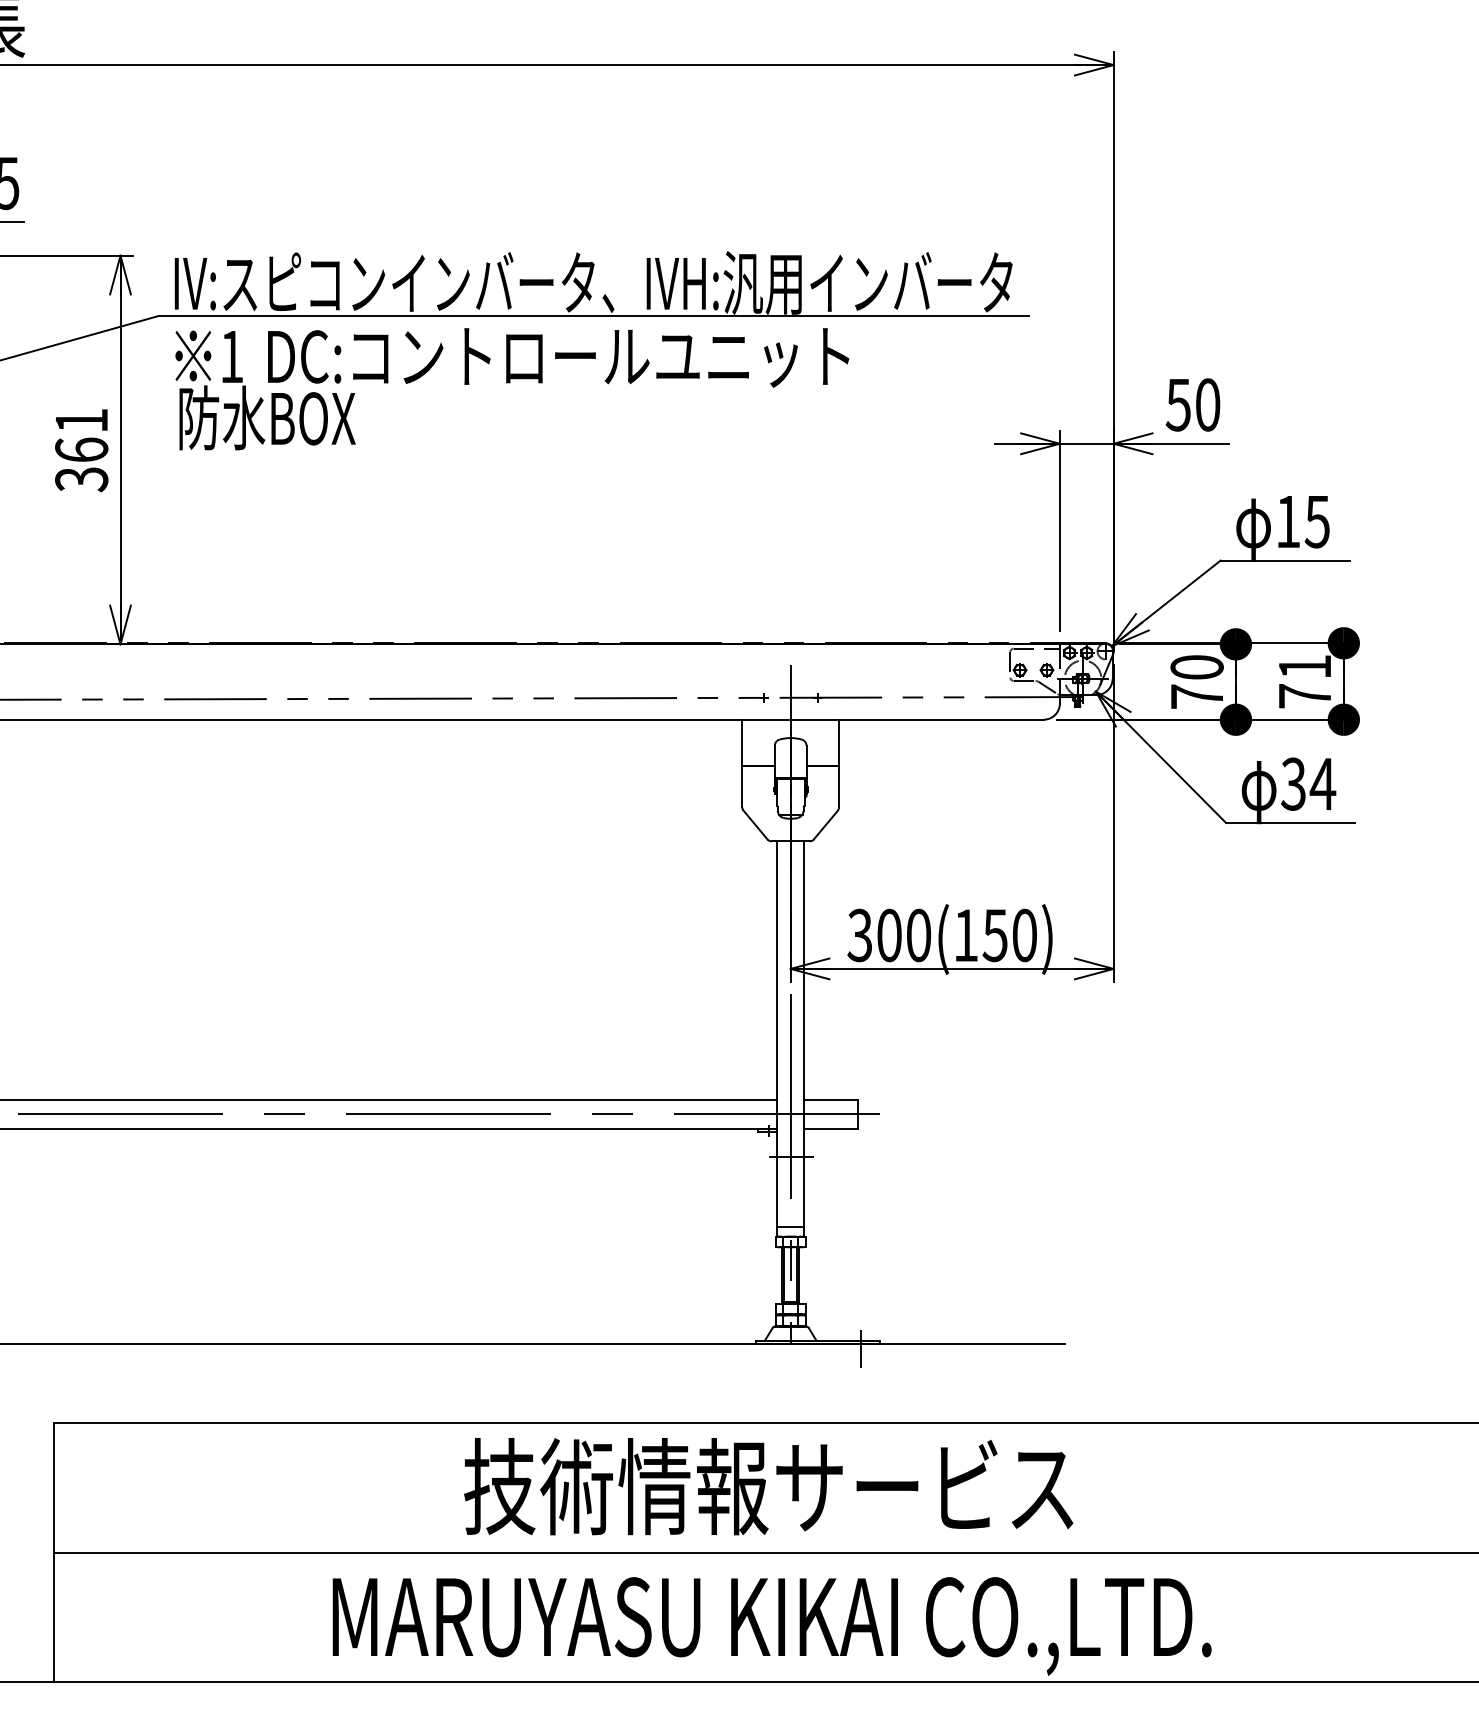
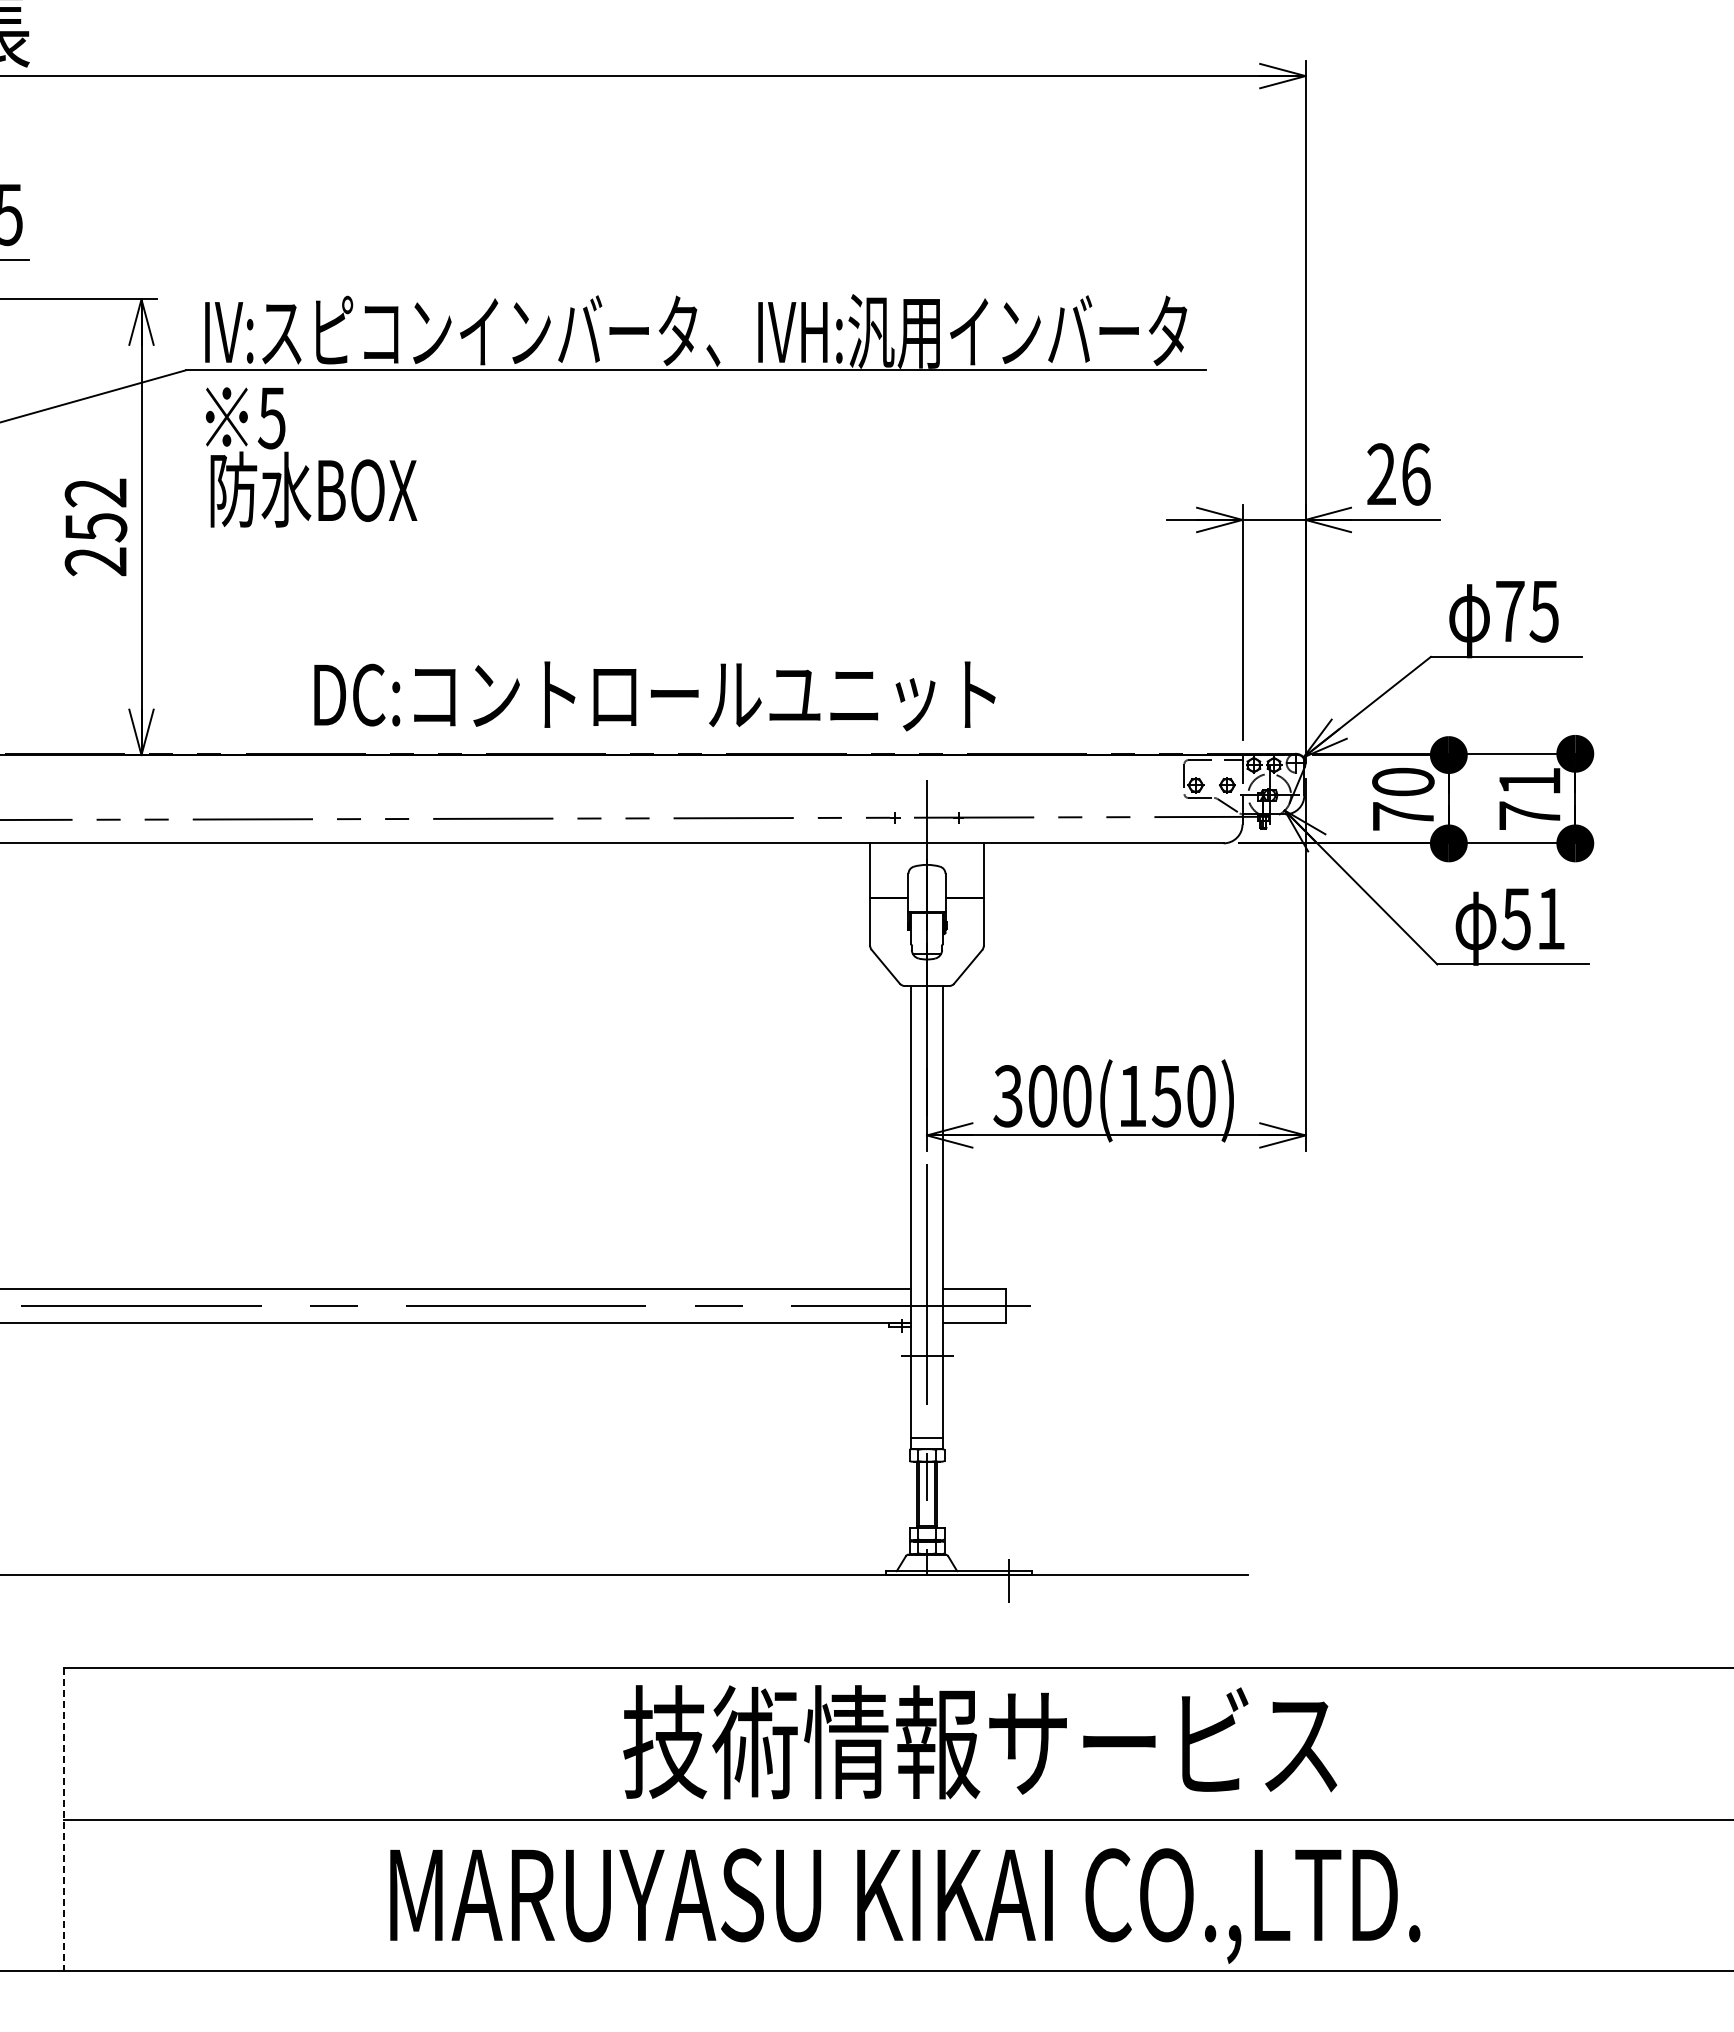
text: (231, 357) -> (271, 418), 1 -> 5
text: (558, 358) -> (654, 696), moved
text: (1192, 404) -> (1398, 474), 50 -> 26
text: (81, 450) -> (95, 527), 361 -> 252
text: (1288, 521) -> (1510, 611), 15 -> 75
text: (1308, 783) -> (1533, 918), 34 -> 51
text: (768, 1486) -> (980, 1742), moved
line: (53, 1553) -> (63, 1820), solid -> dashed

